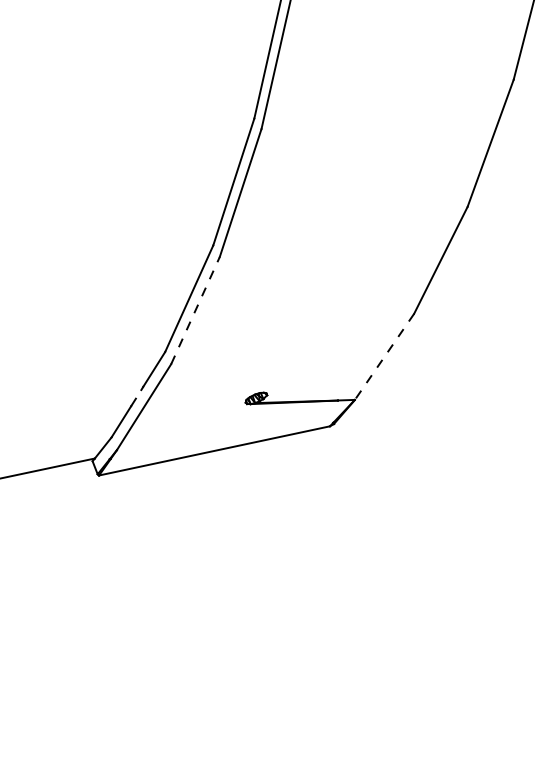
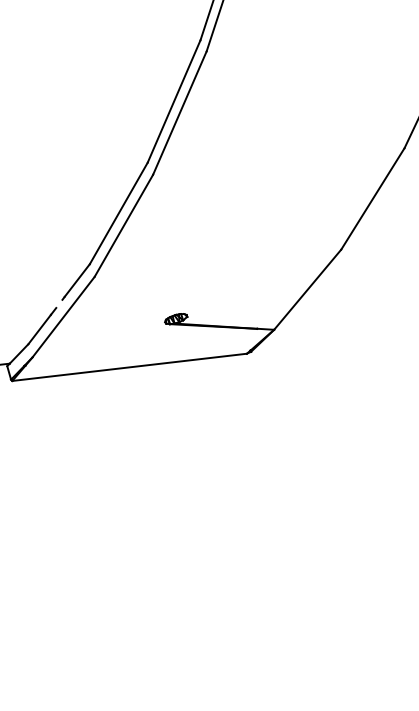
line: (195, 310) -> (123, 225), dashed -> solid
line: (384, 357) -> (307, 290), dashed -> solid

